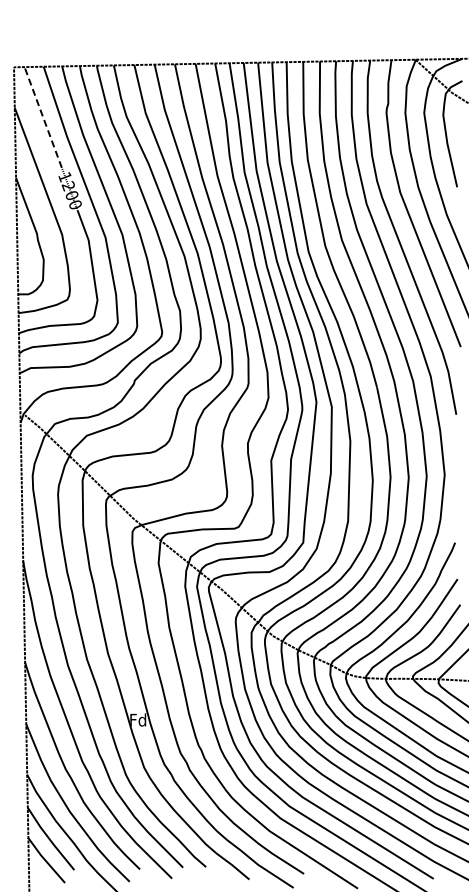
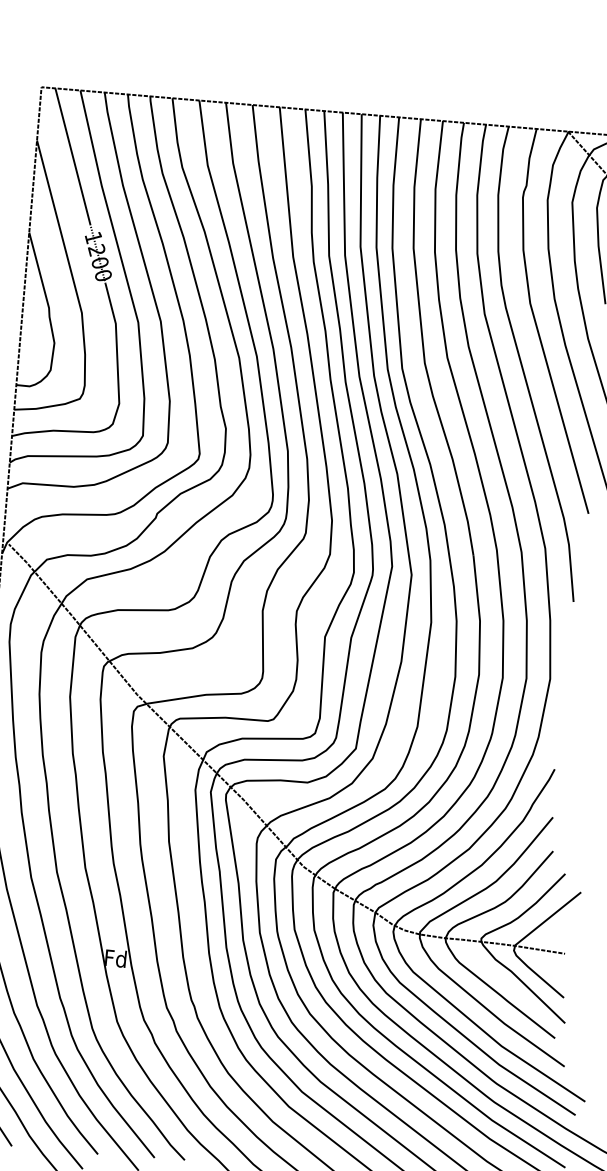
line: (43, 117) -> (73, 156), dashed -> solid

